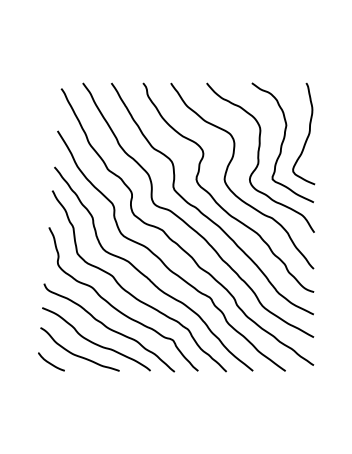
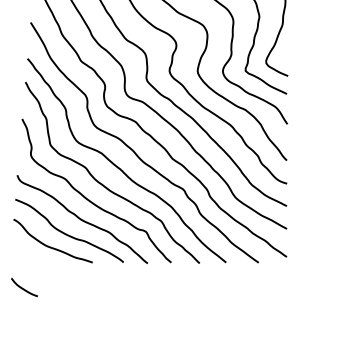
curve: (50, 362) -> (23, 288), moved

